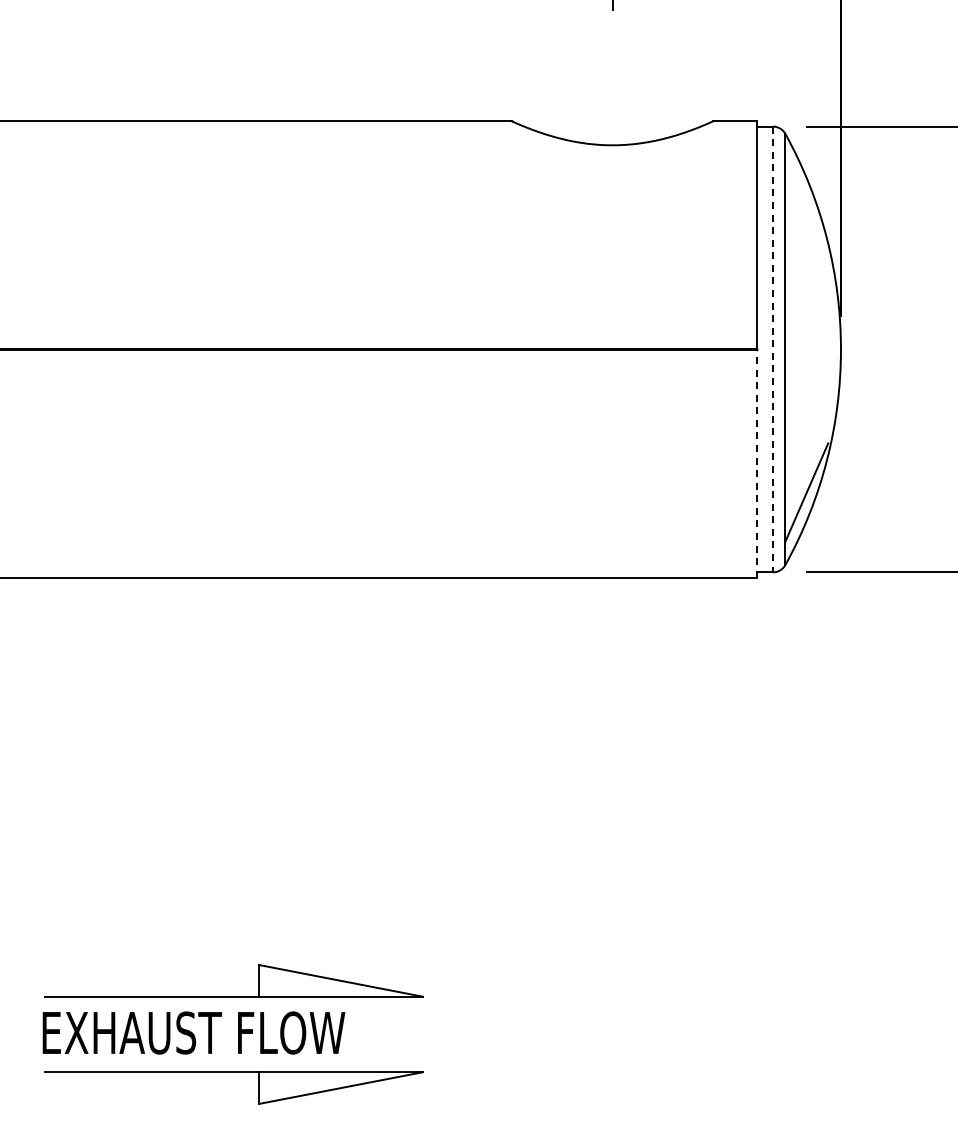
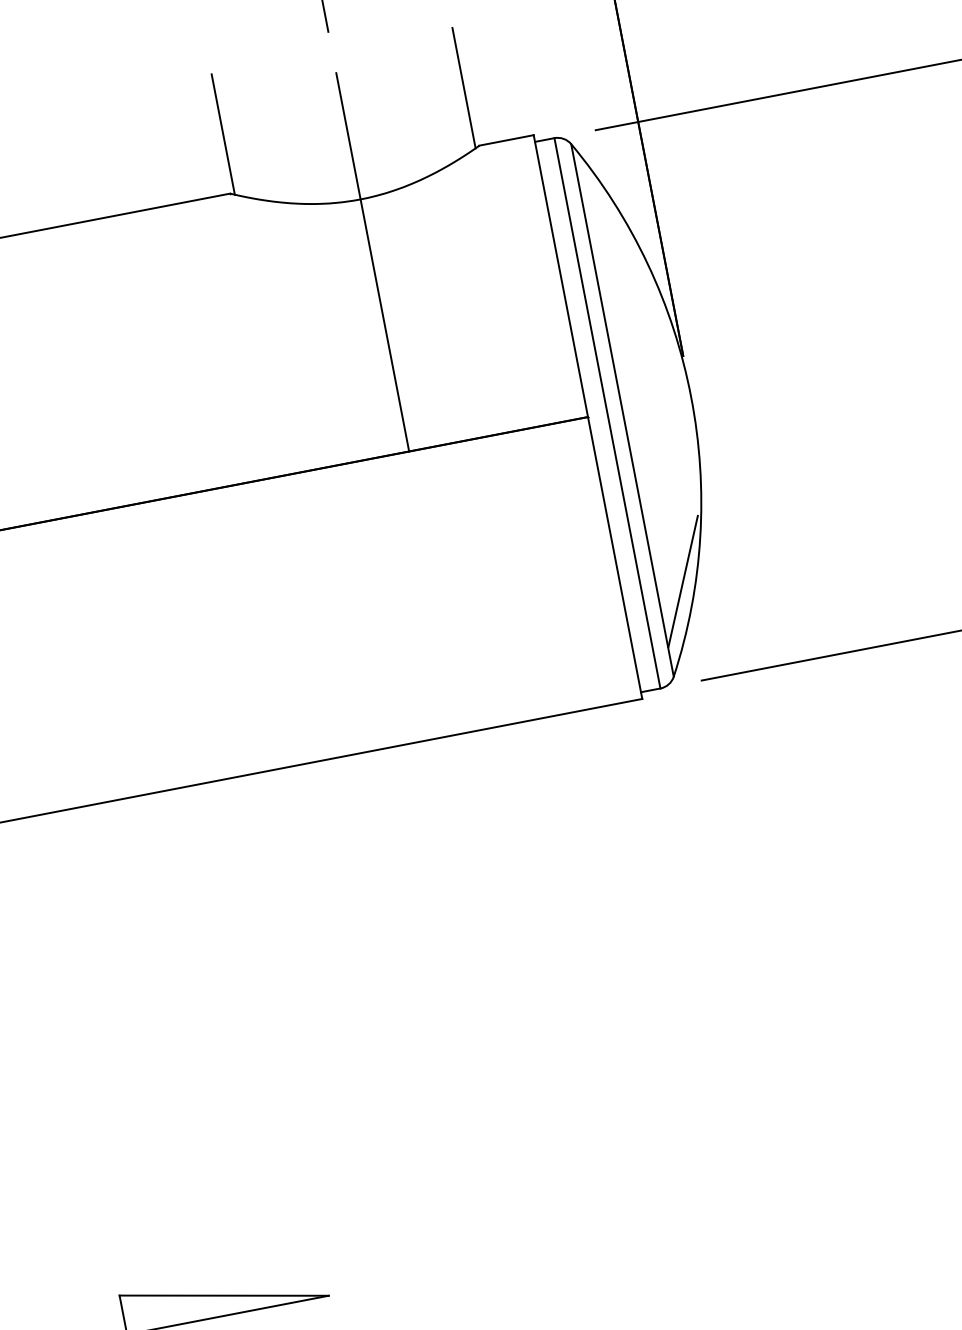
line: (515, 73) -> (223, 133), added
line: (710, 73) -> (464, 87), added
line: (612, 196) -> (372, 262), added
line: (773, 349) -> (607, 413), dashed -> solid
line: (757, 463) -> (615, 557), dashed -> solid

